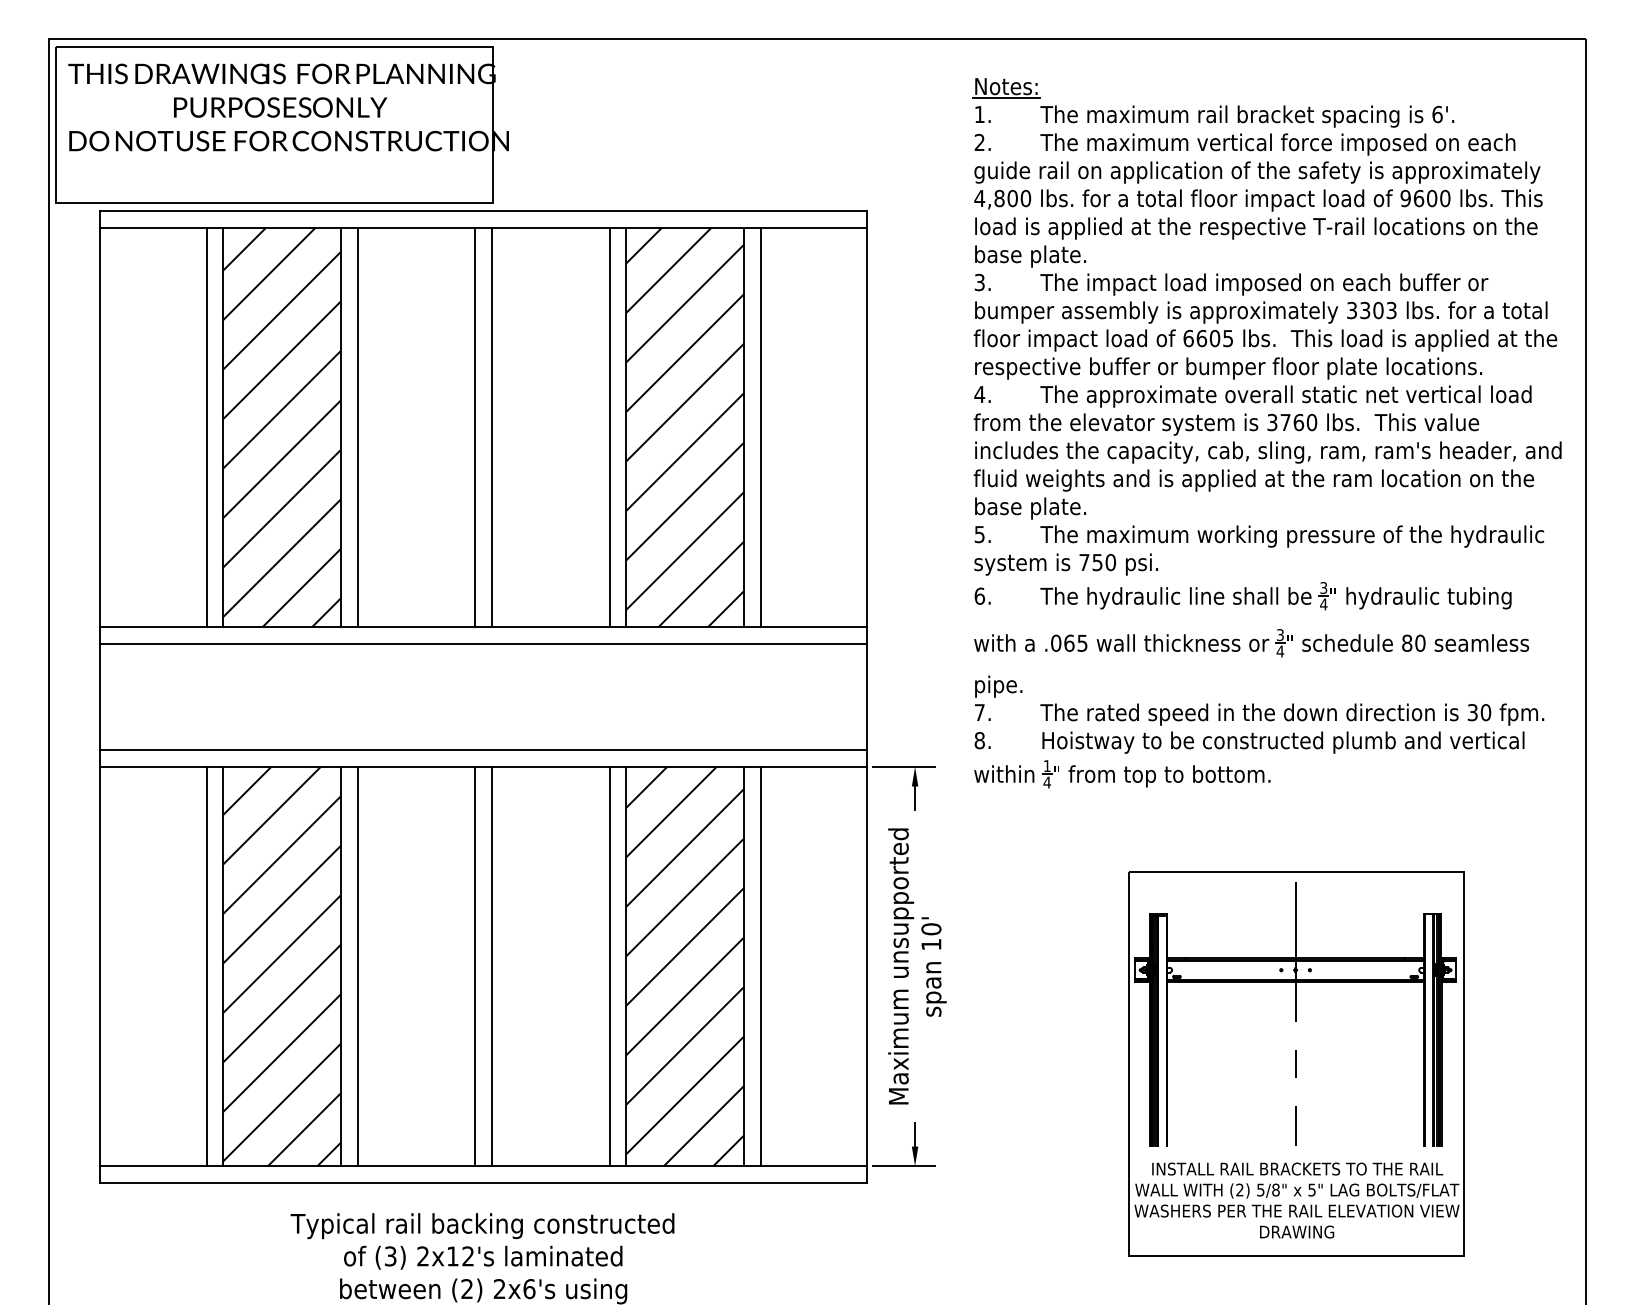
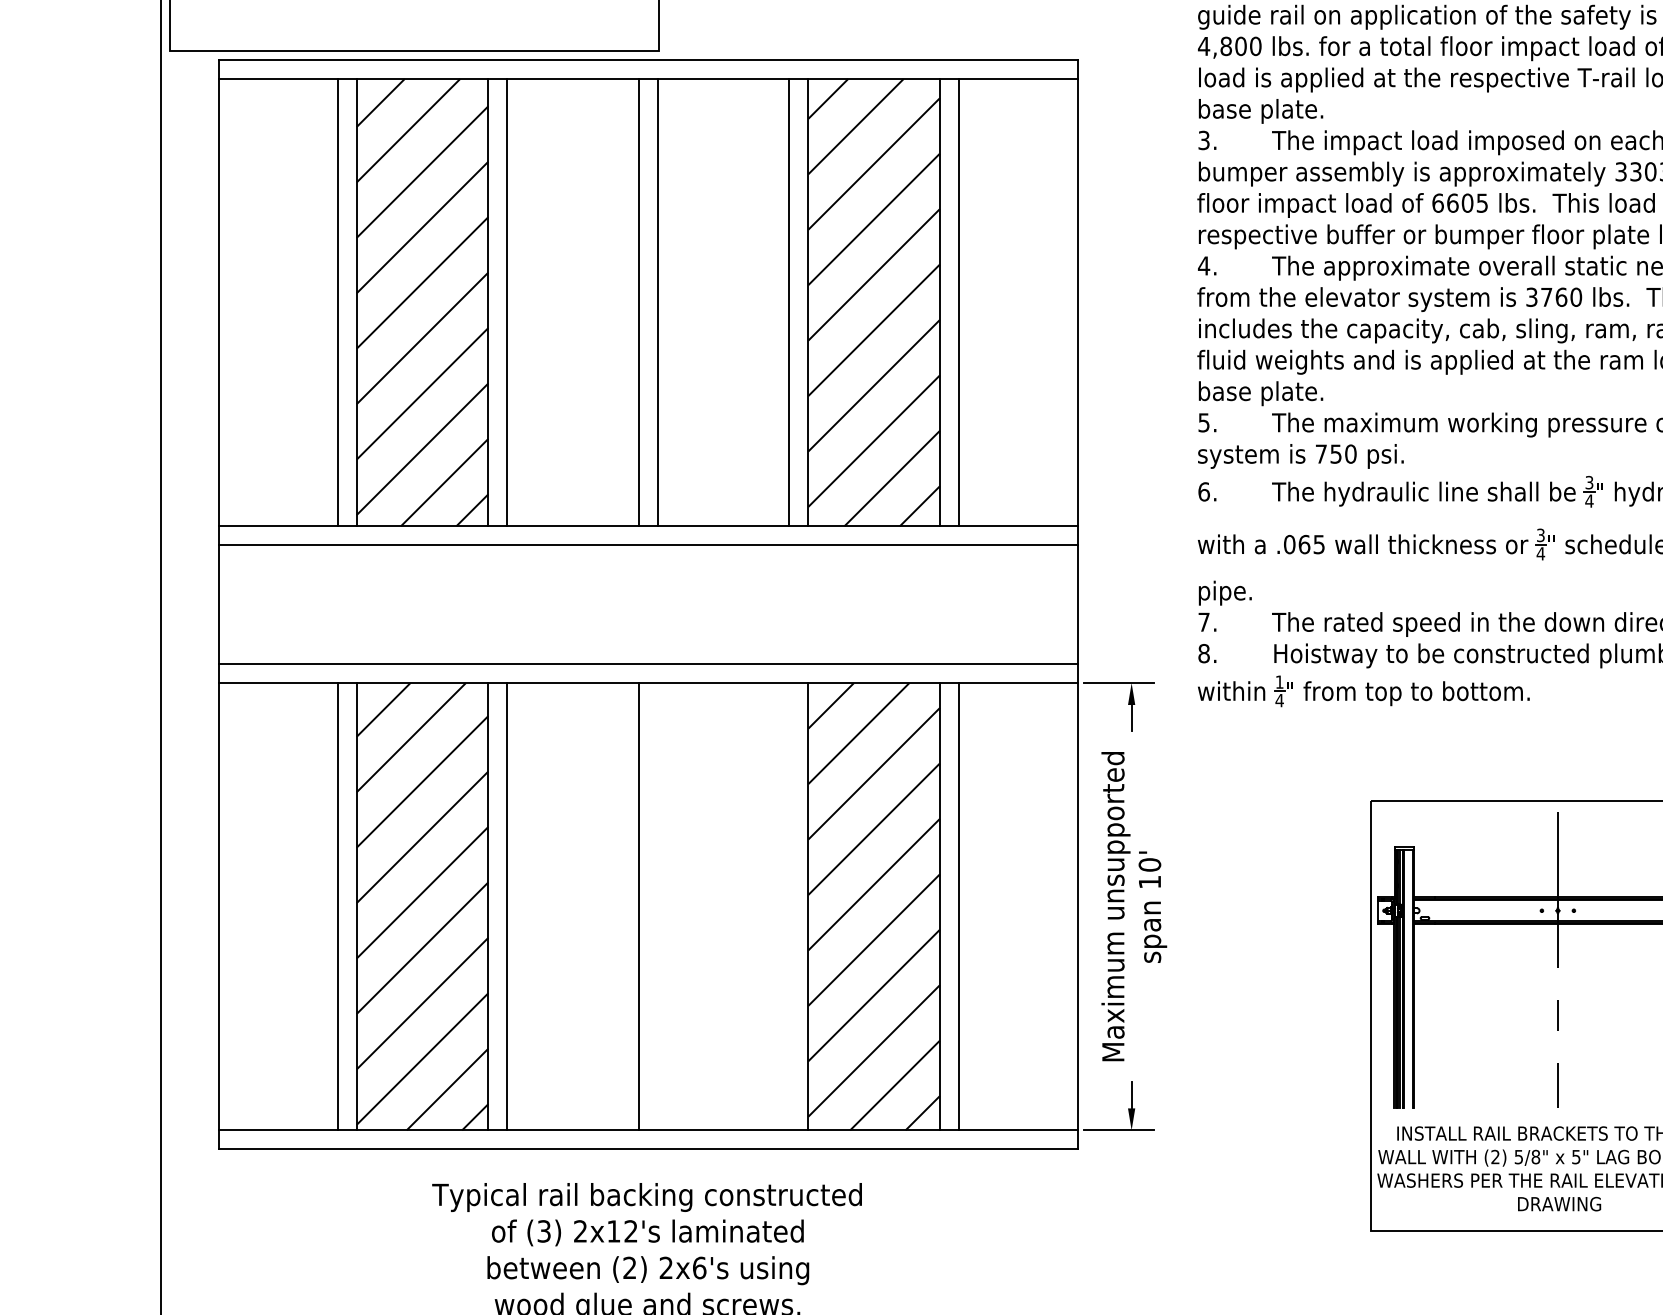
line: (492, 966) -> (658, 906), removed
line: (609, 966) -> (789, 906), removed

